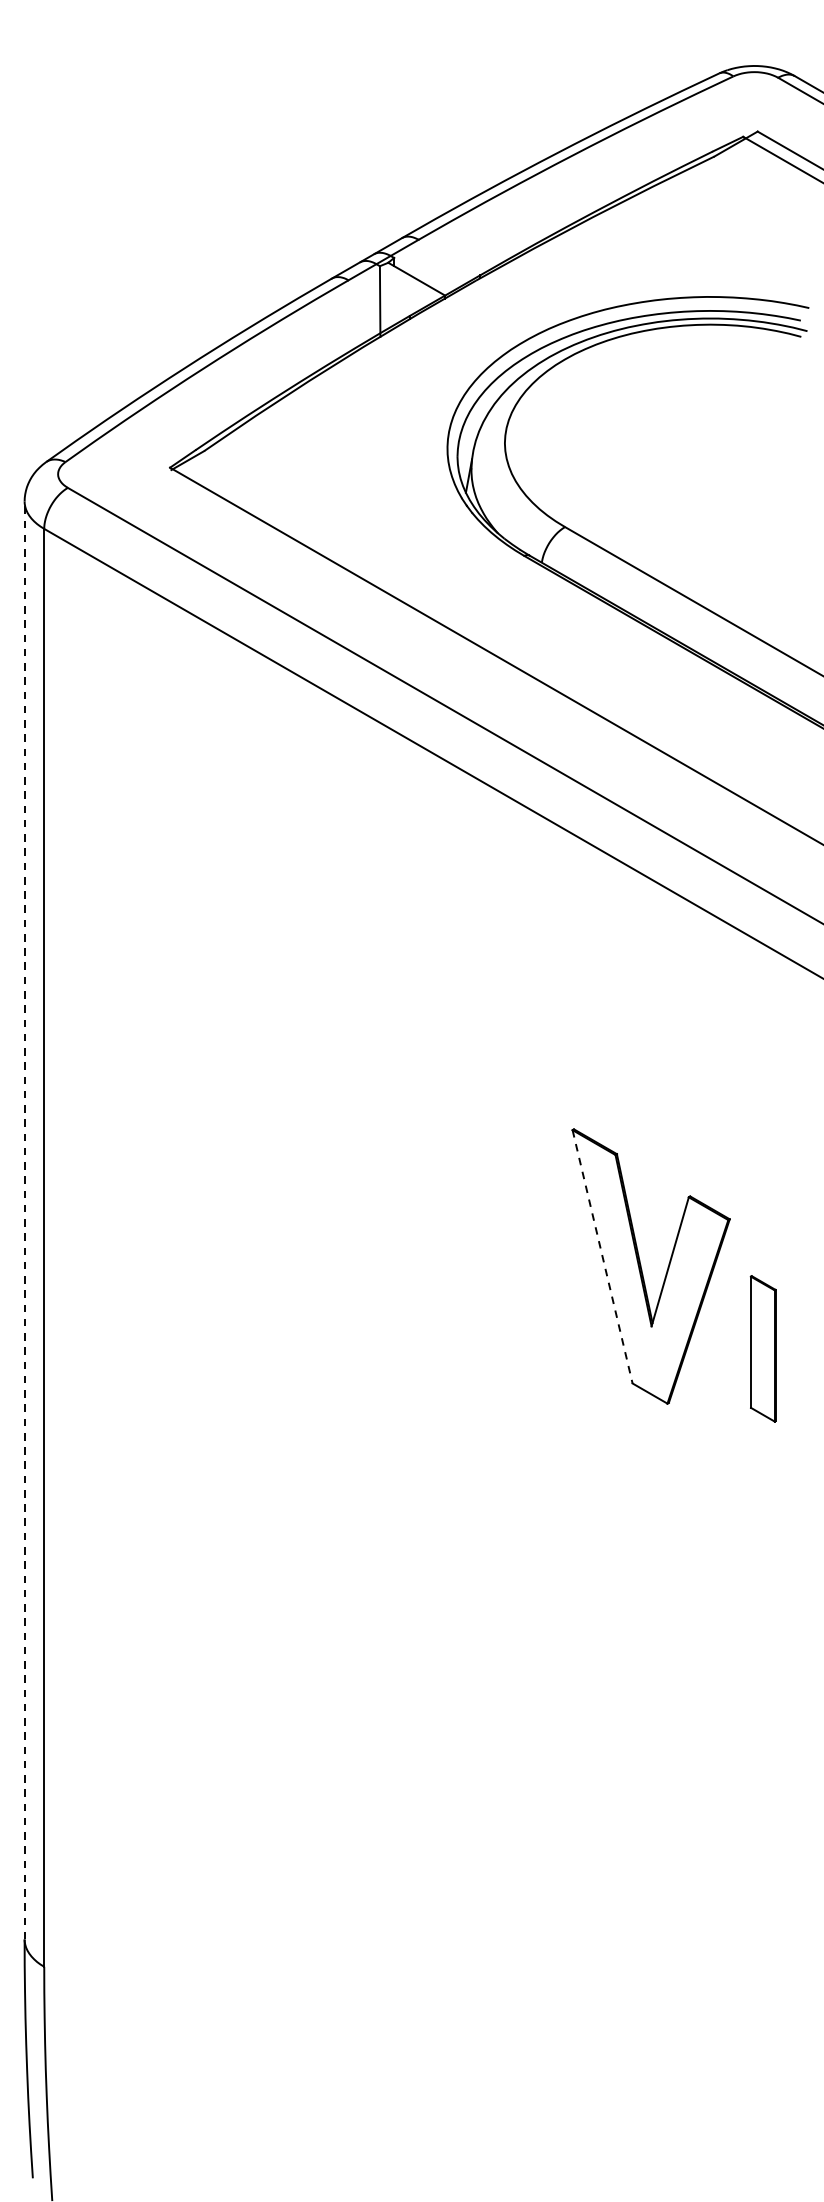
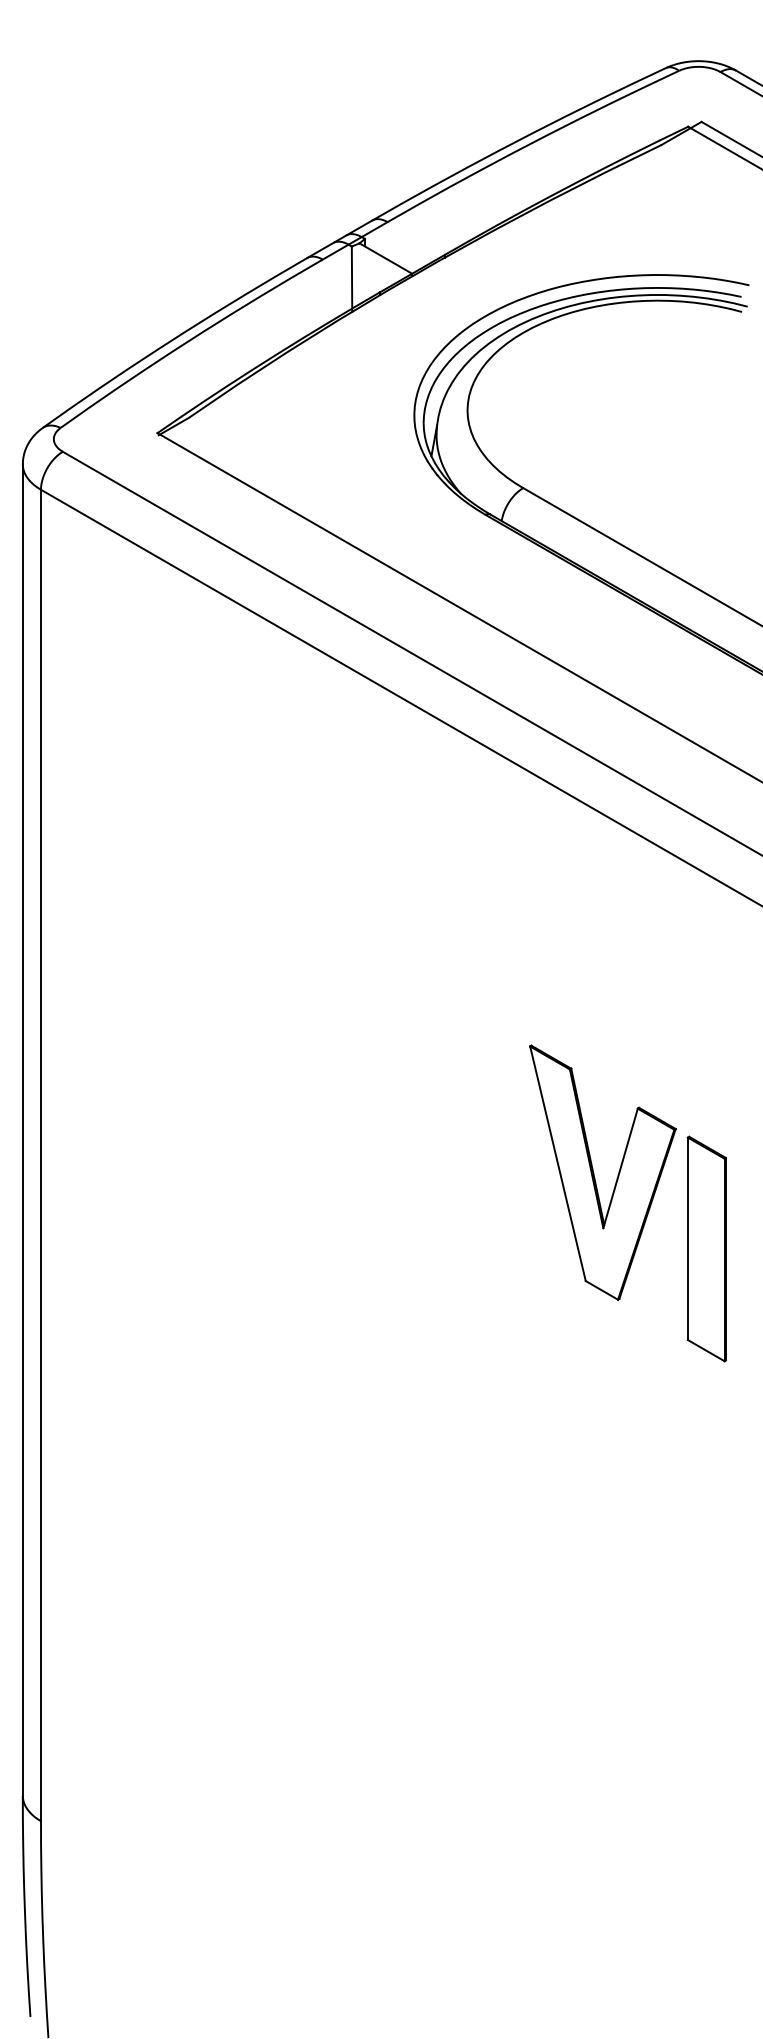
line: (24, 1220) -> (22, 1130), dashed -> solid
line: (602, 1256) -> (557, 1163), dashed -> solid
part: (763, 1348) -> (706, 1248), size x1.67

